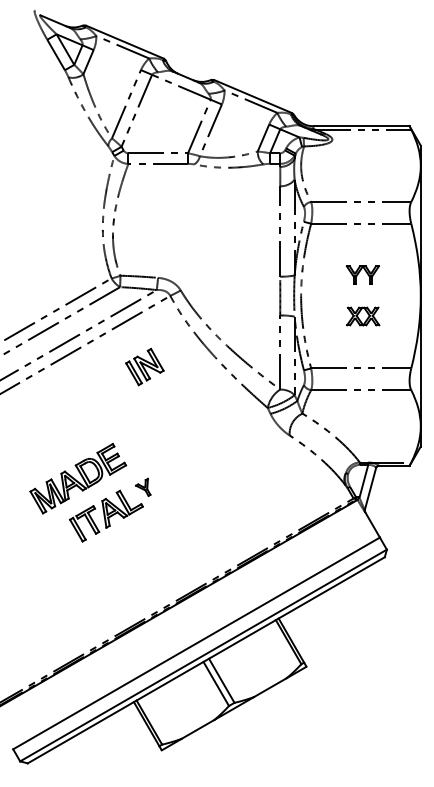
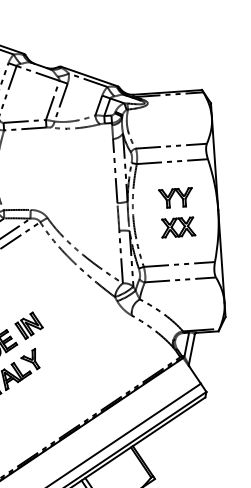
part: (362, 274) -> (175, 197), size x1.43
part: (363, 316) -> (178, 227), size x1.43
part: (144, 366) -> (28, 325), moved
part: (143, 487) -> (30, 359), size x1.67

